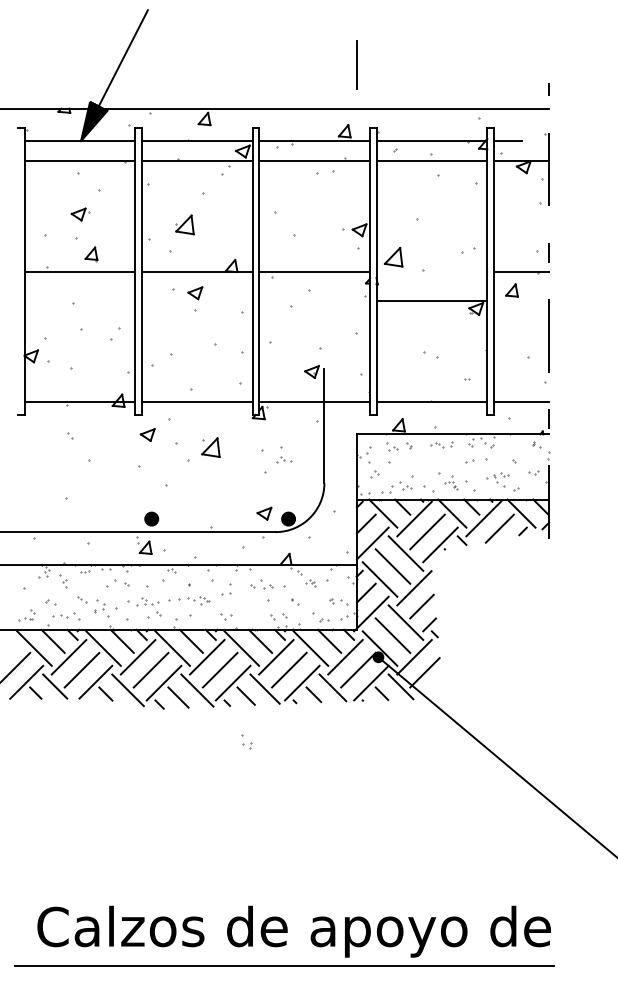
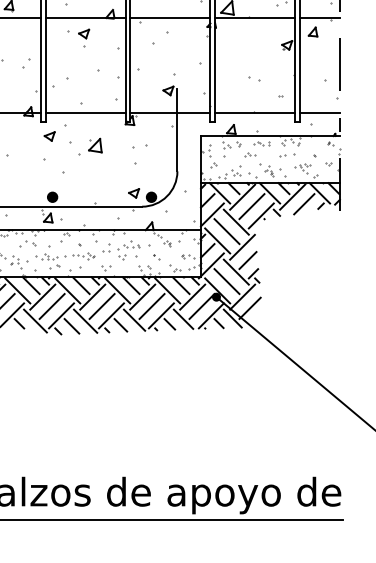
line: (431, 300) -> (254, 18), moved
part: (284, 459) -> (250, 154), moved
part: (246, 741) -> (121, 253), moved

